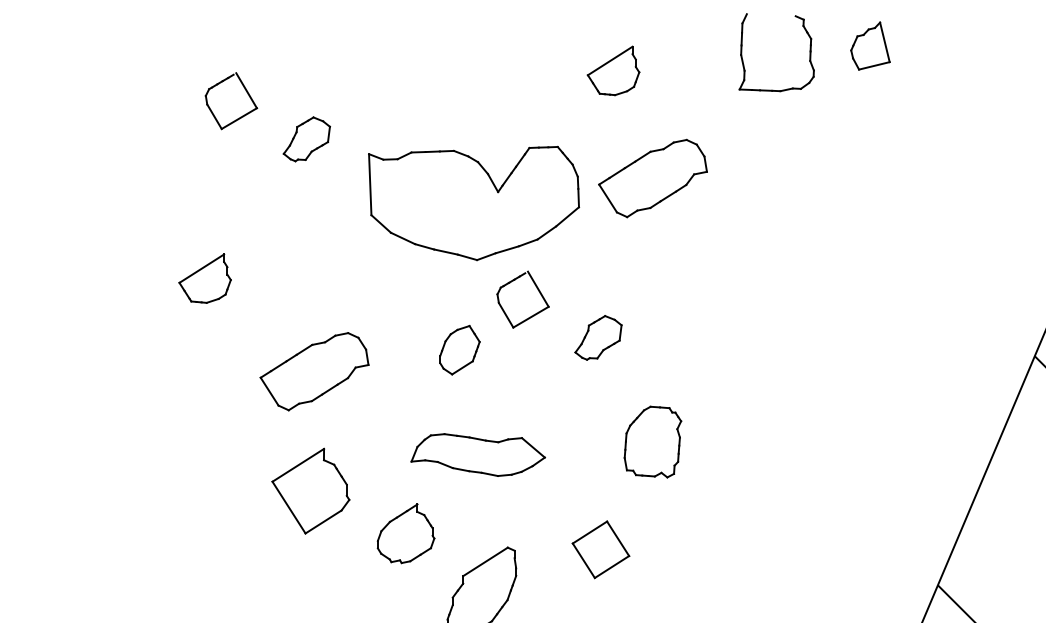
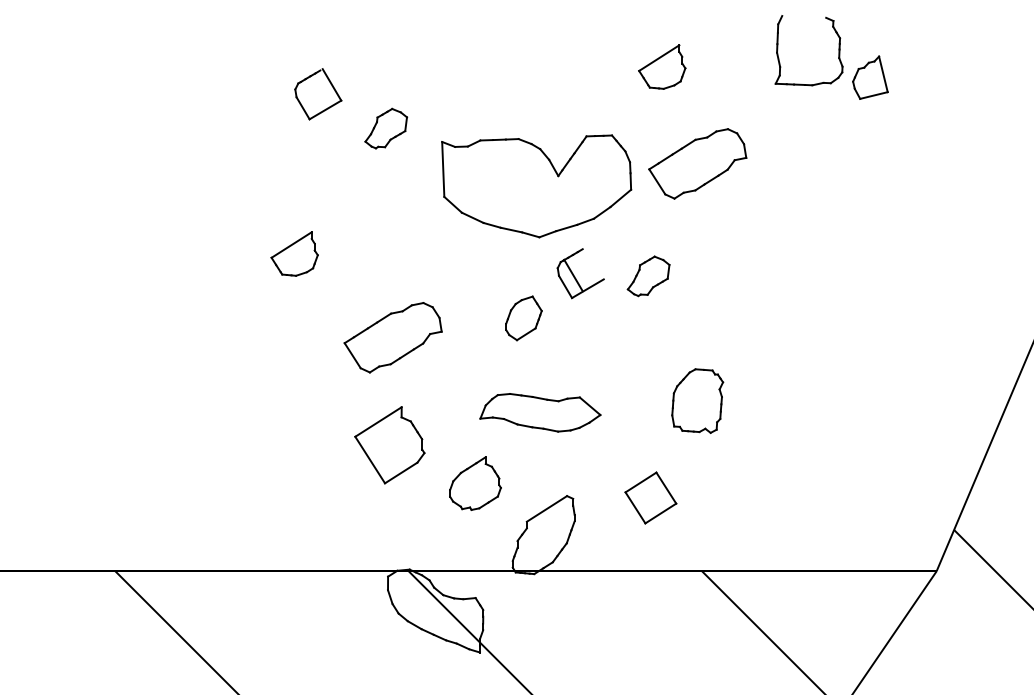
part: (870, 45) -> (870, 77), moved
line: (538, 289) -> (573, 275), moved
part: (598, 338) -> (648, 276), moved

